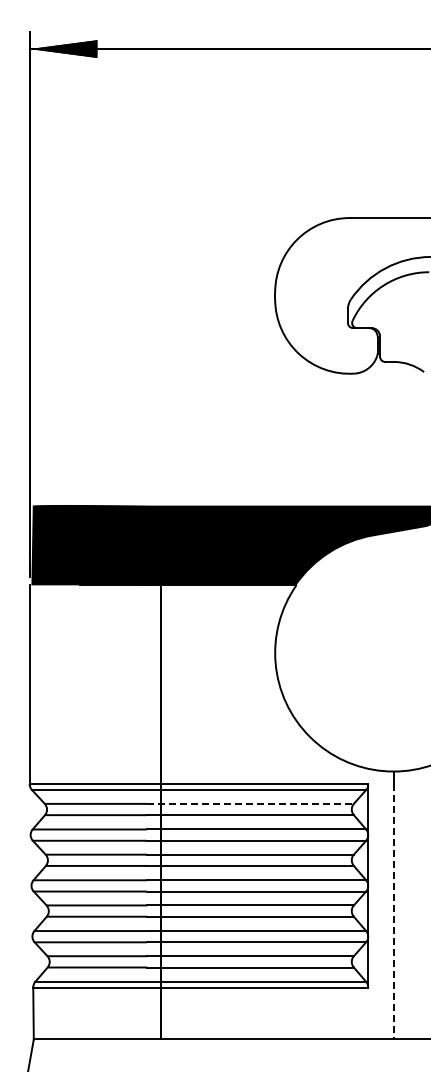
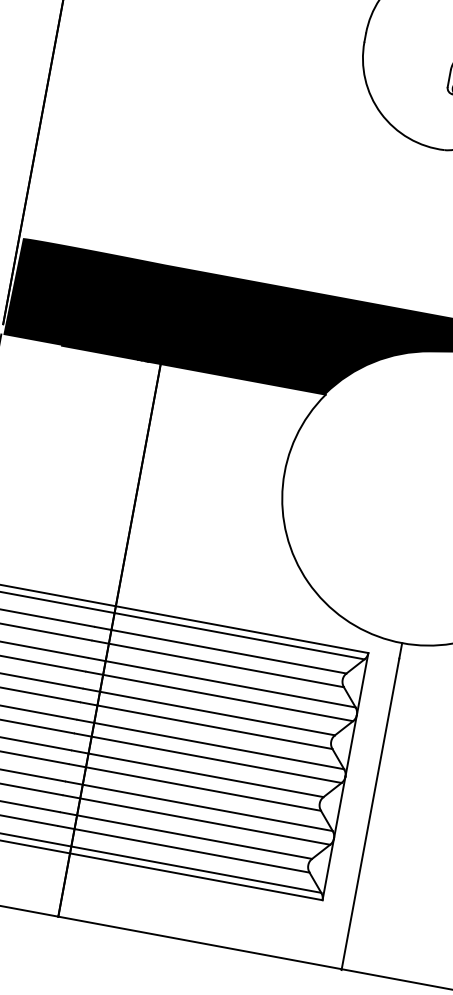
line: (251, 803) -> (221, 649), dashed -> solid
line: (393, 912) -> (370, 814), dashed -> solid

